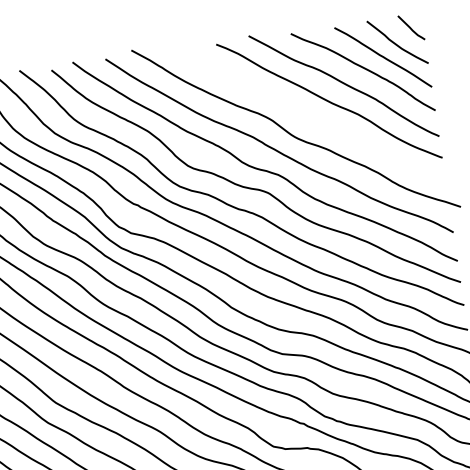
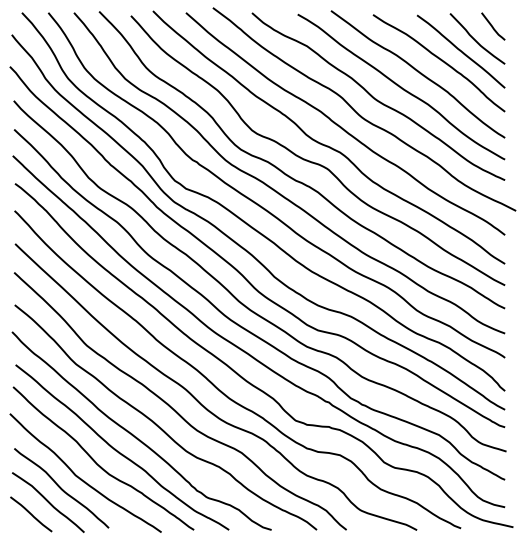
curve: (306, 116) -> (376, 98), added

